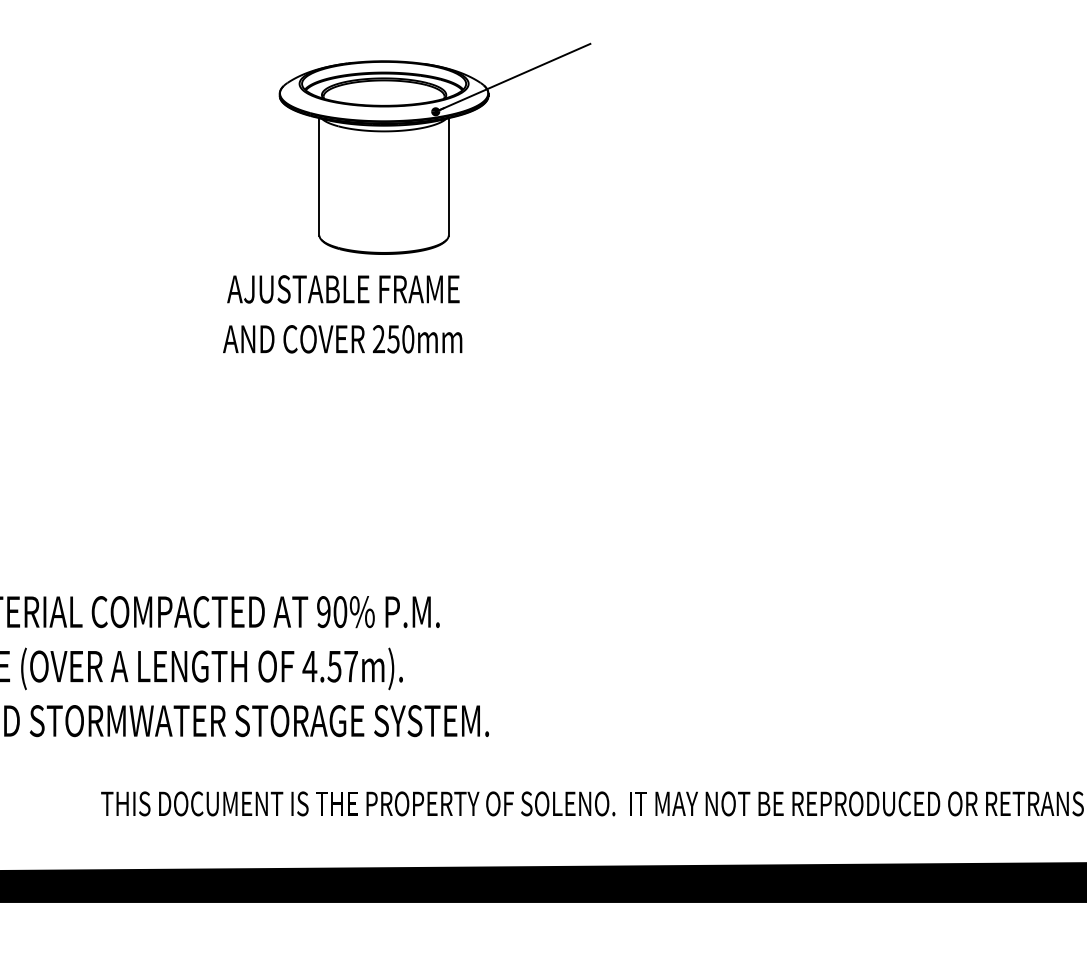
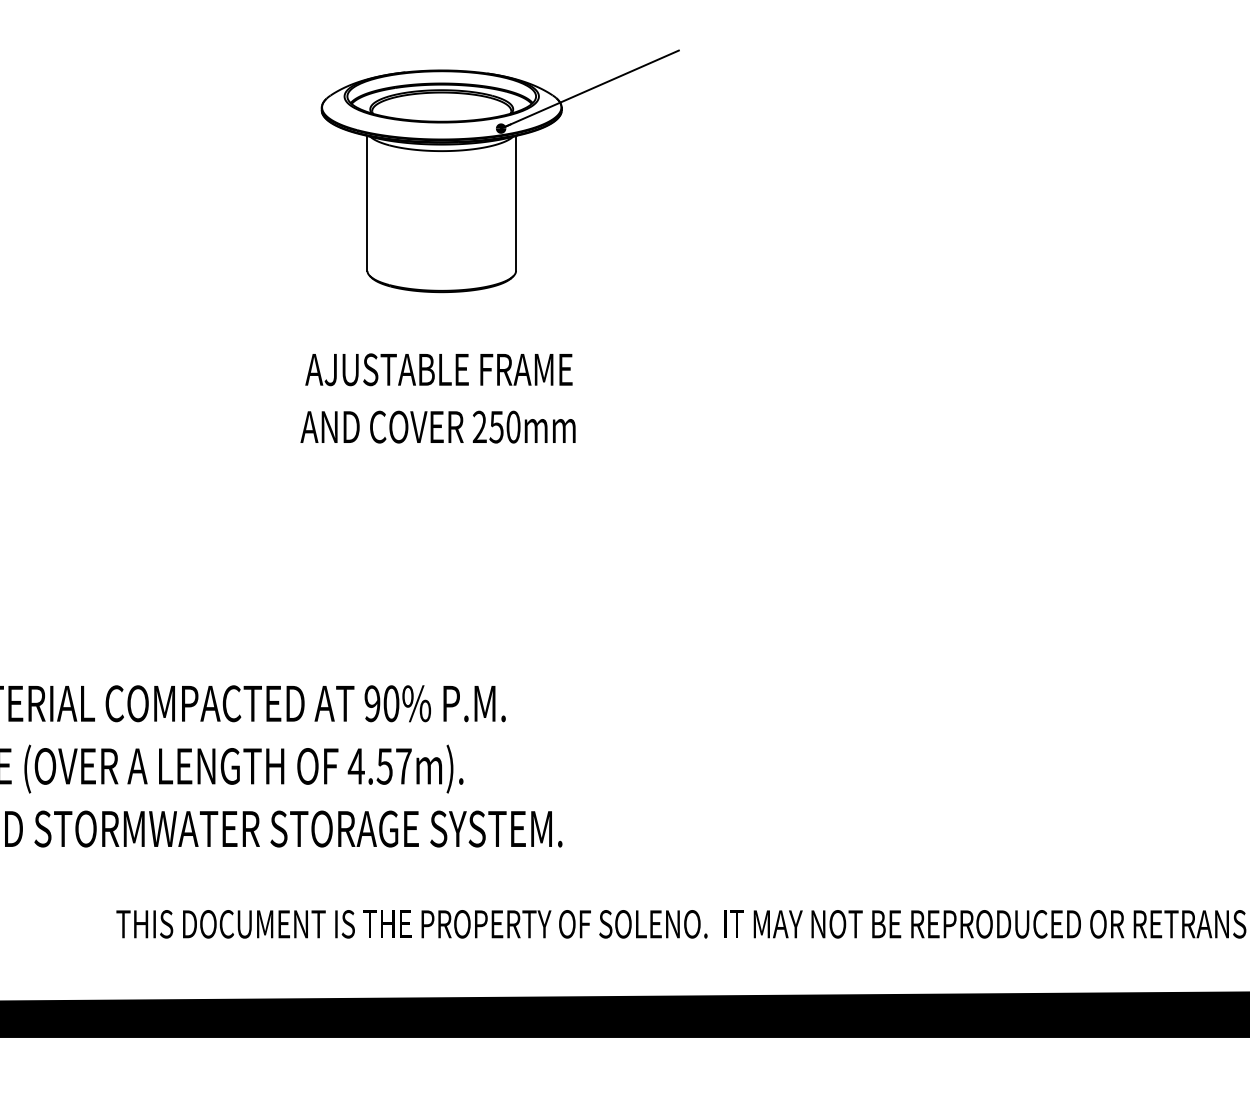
text: (342, 314) -> (437, 398), moved

